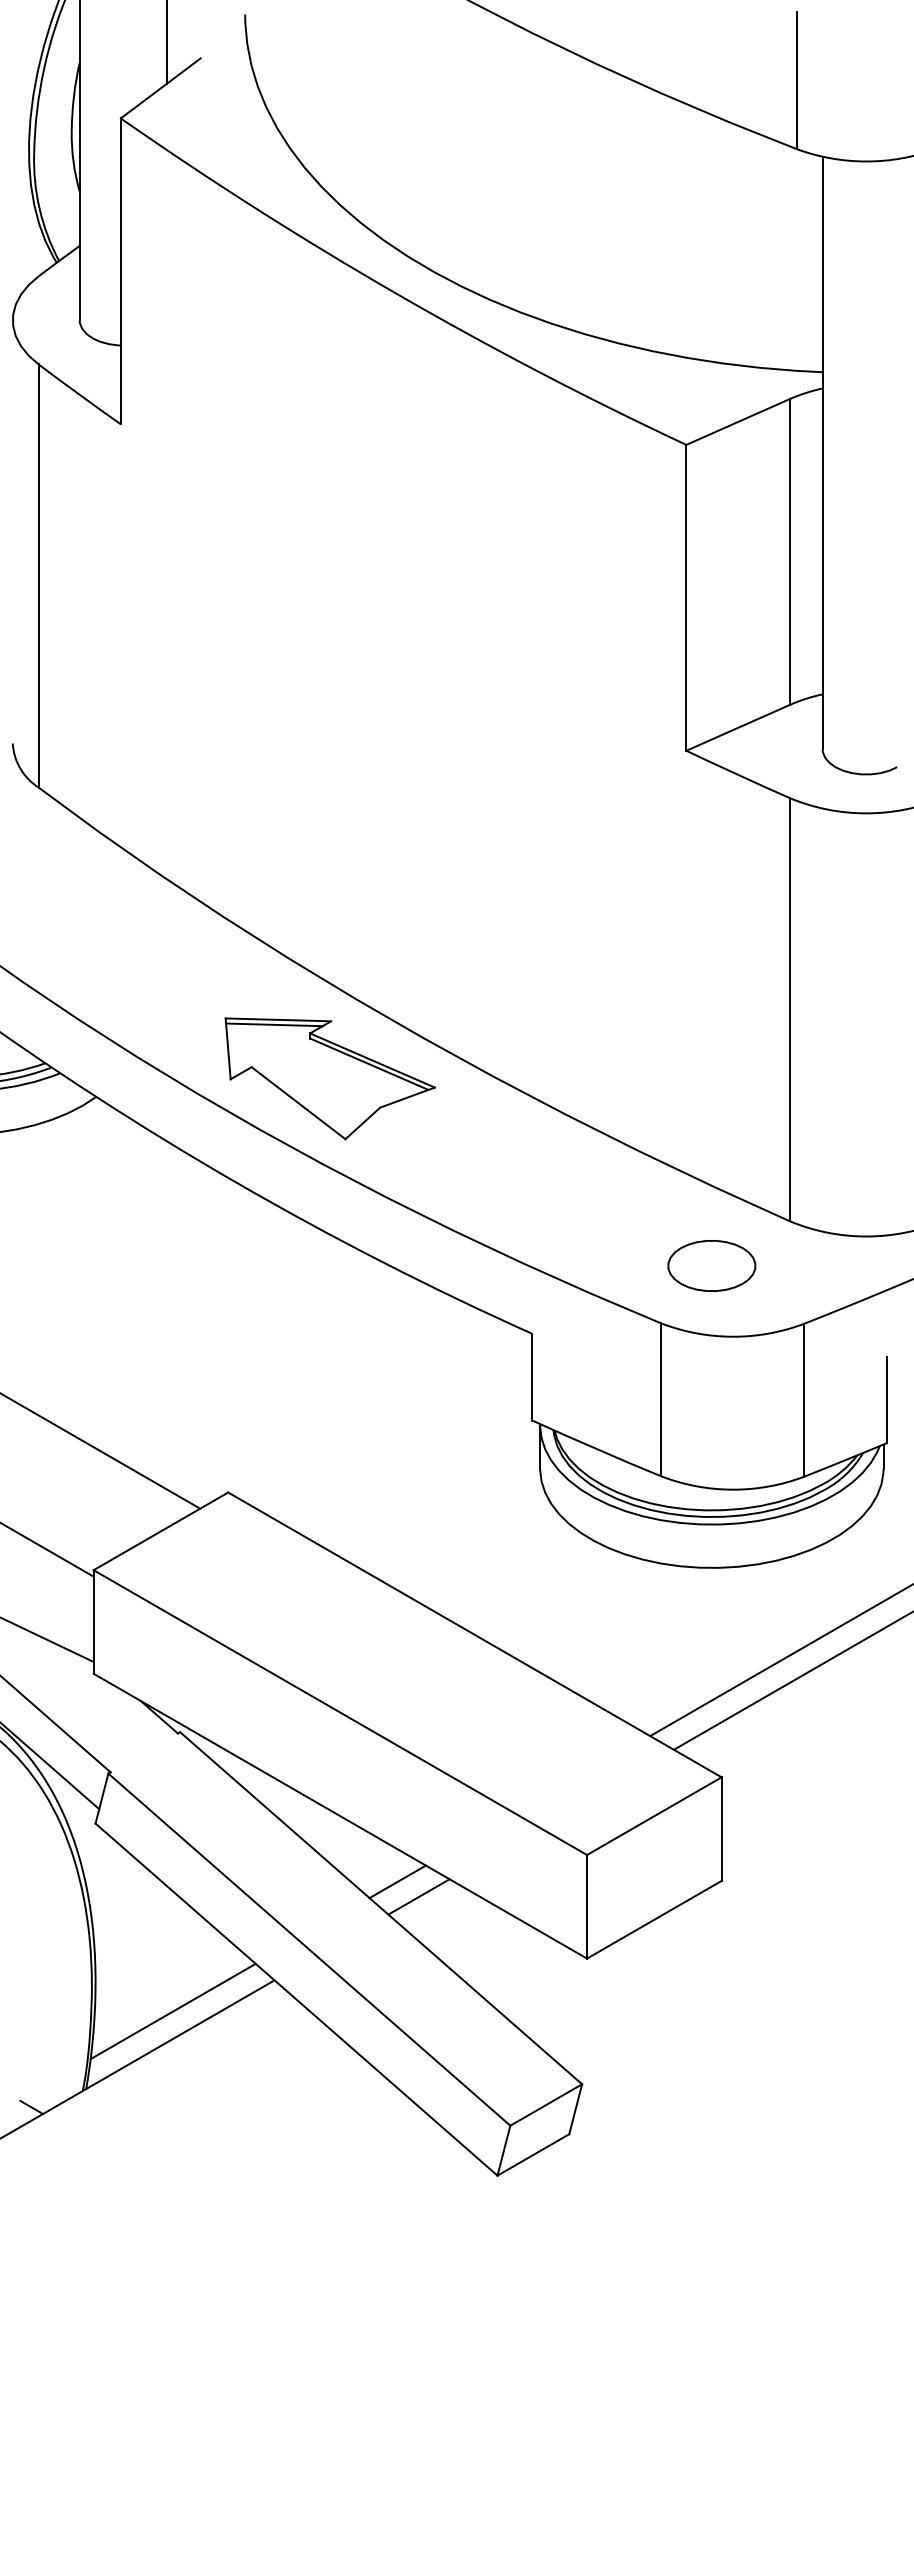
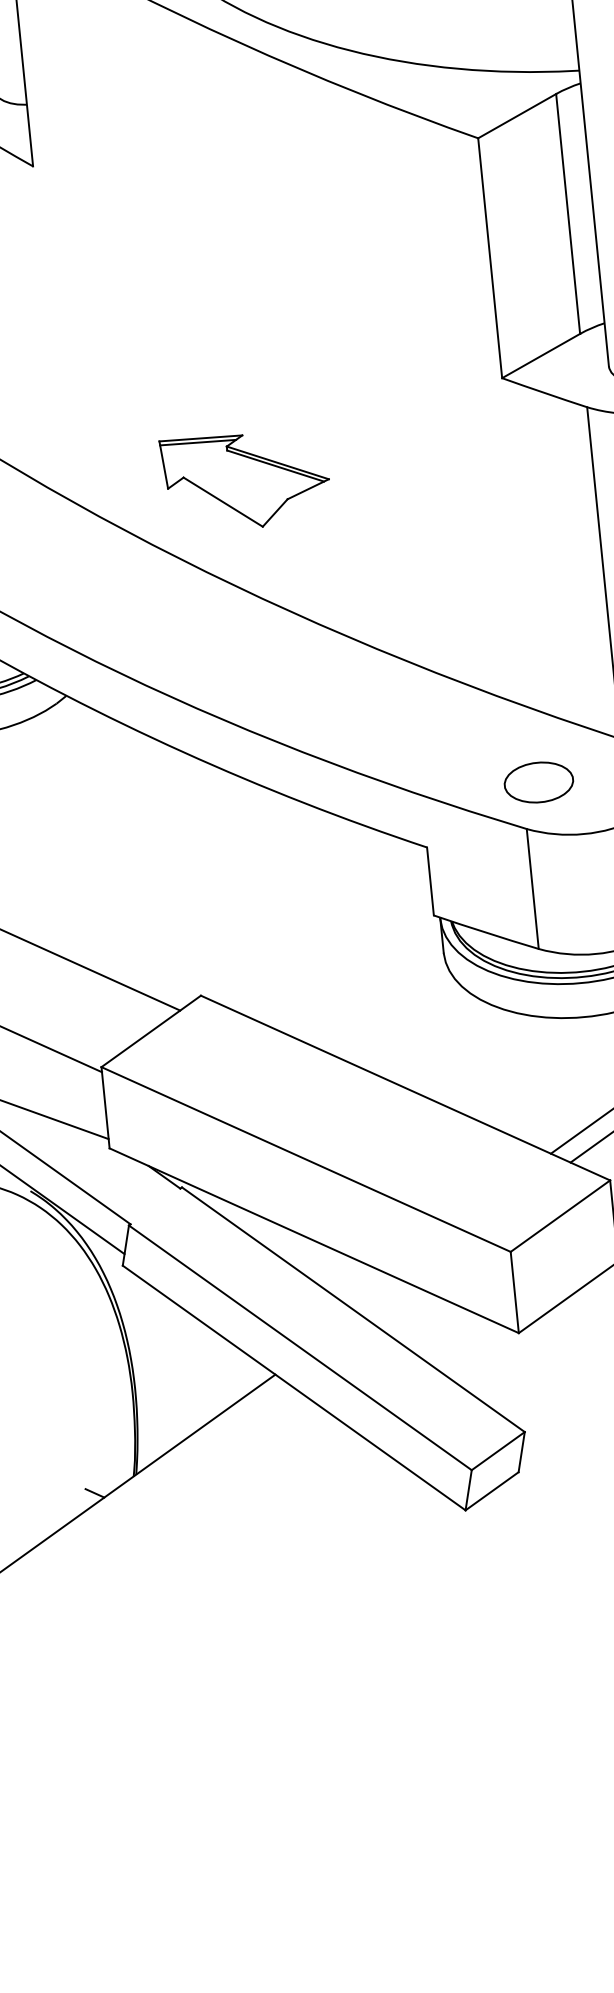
part: (329, 1078) -> (245, 480), moved
part: (711, 1265) -> (538, 782), moved
line: (397, 1881) -> (364, 1287), removed
line: (418, 1896) -> (381, 1297), removed
line: (172, 2011) -> (197, 1407), removed

